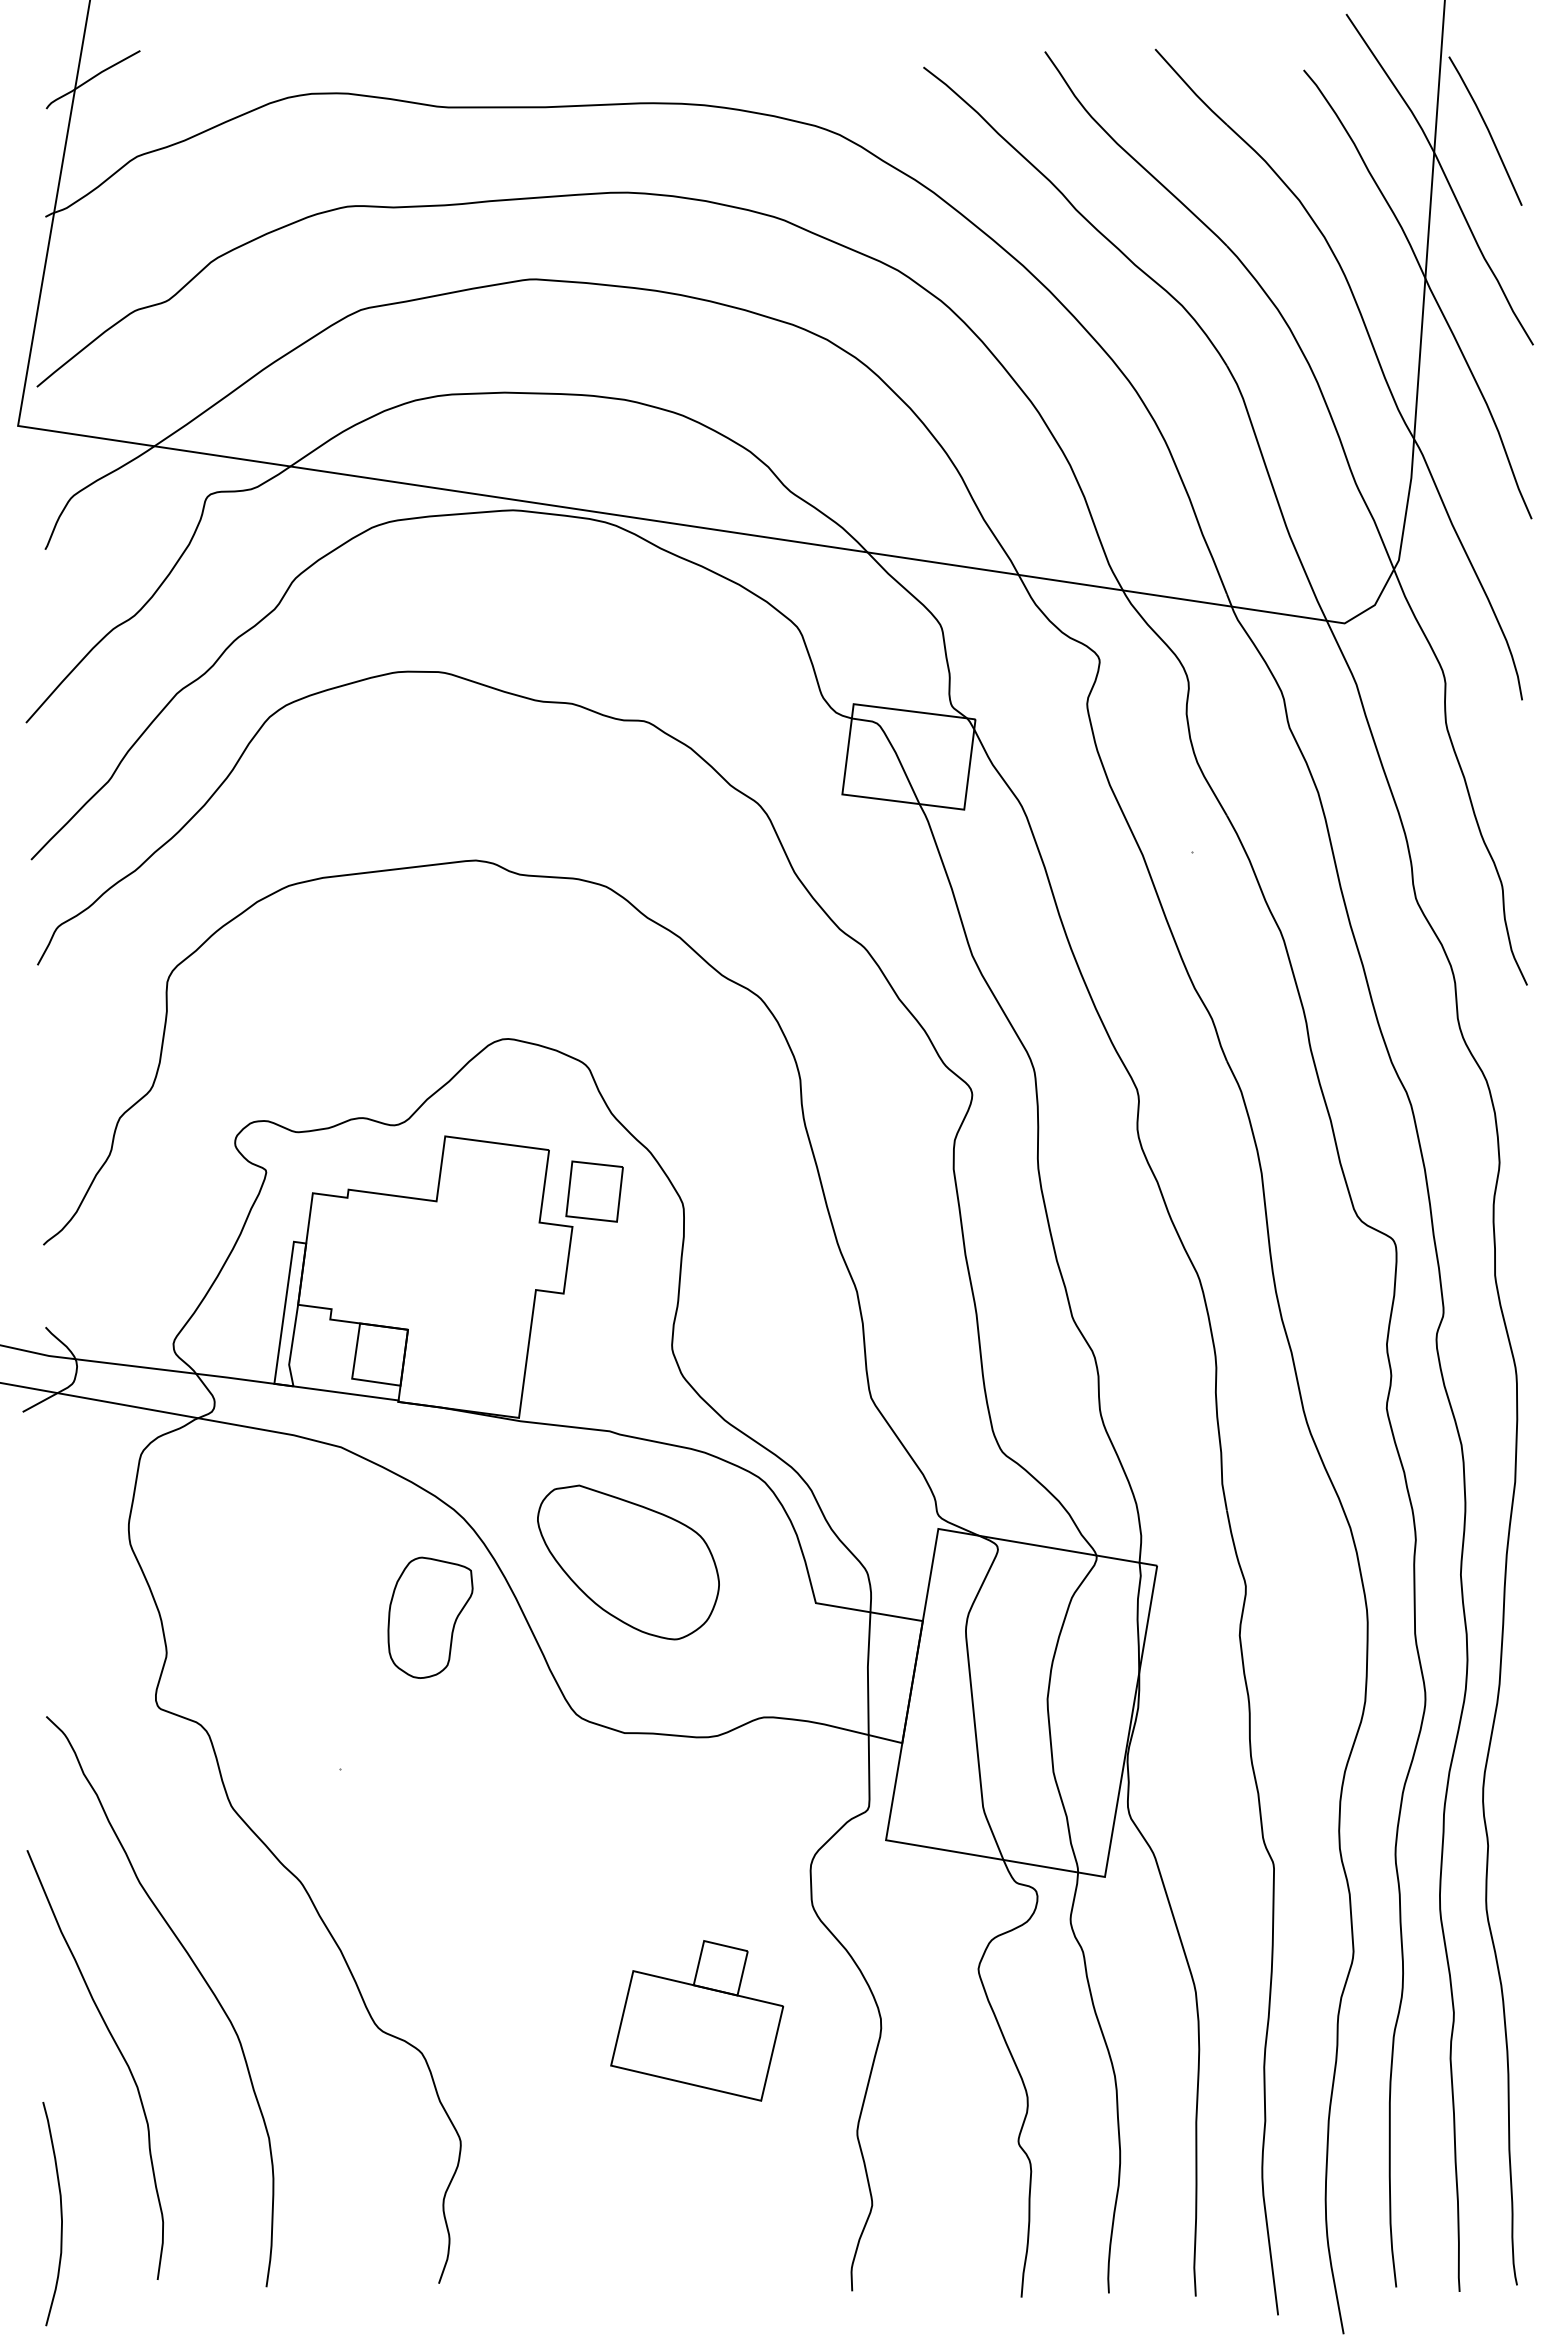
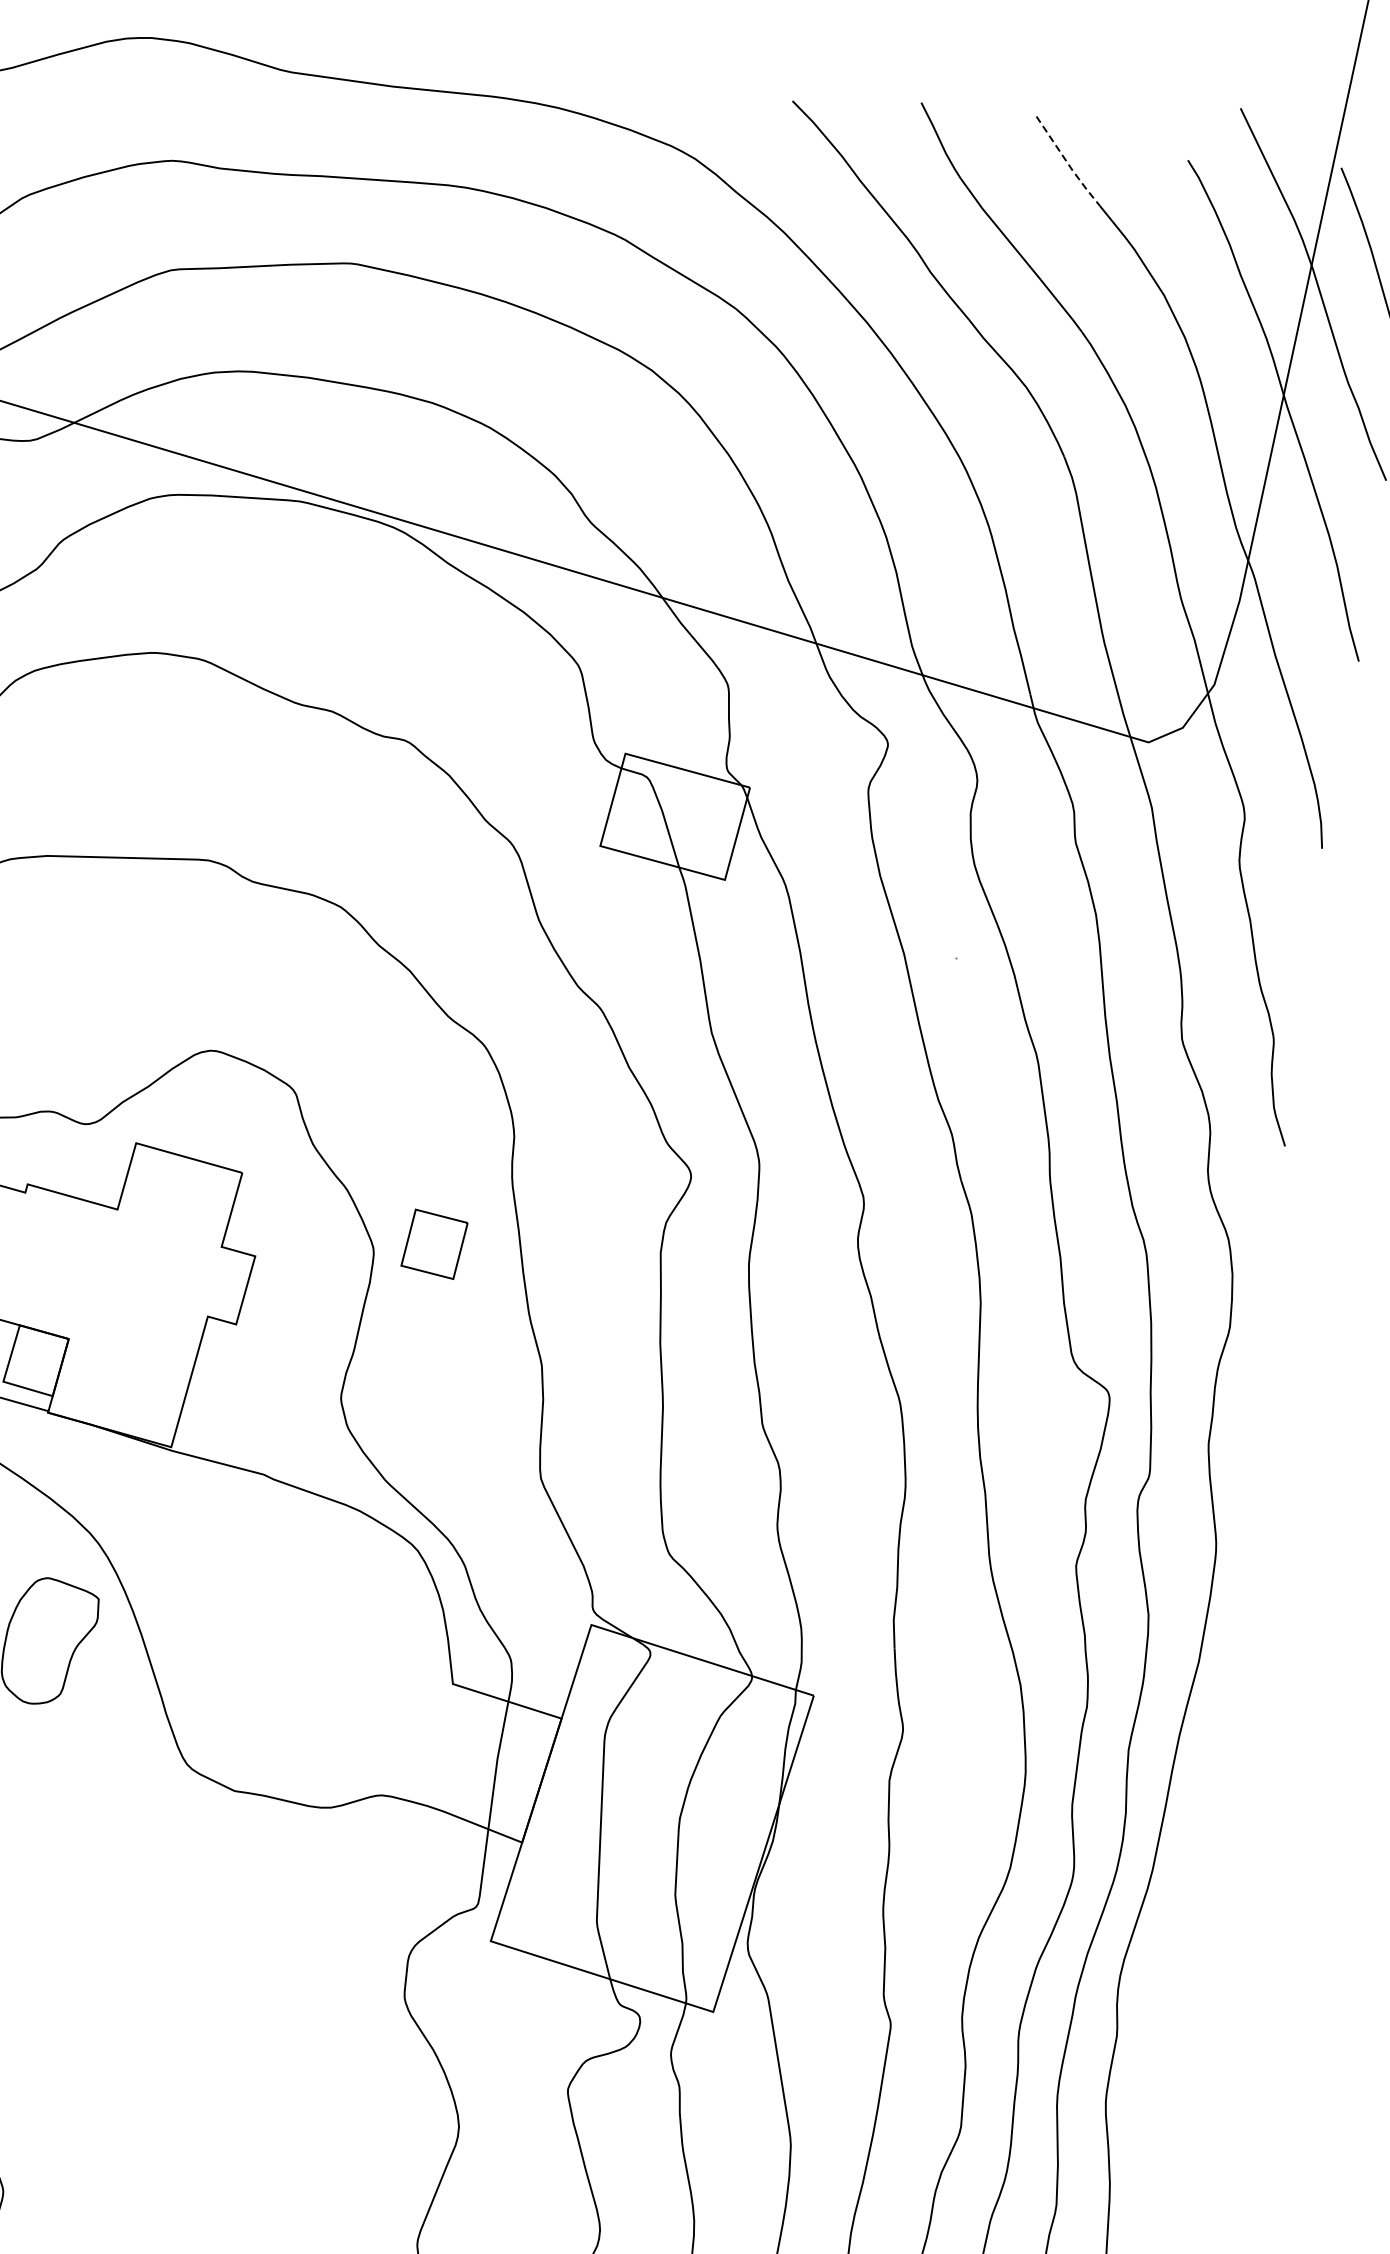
line: (1191, 89) -> (1068, 163), solid -> dashed
part: (594, 1191) -> (434, 1244), moved
part: (628, 1562) -> (263, 1613), removed
part: (697, 2020) -> (267, 2101), removed

